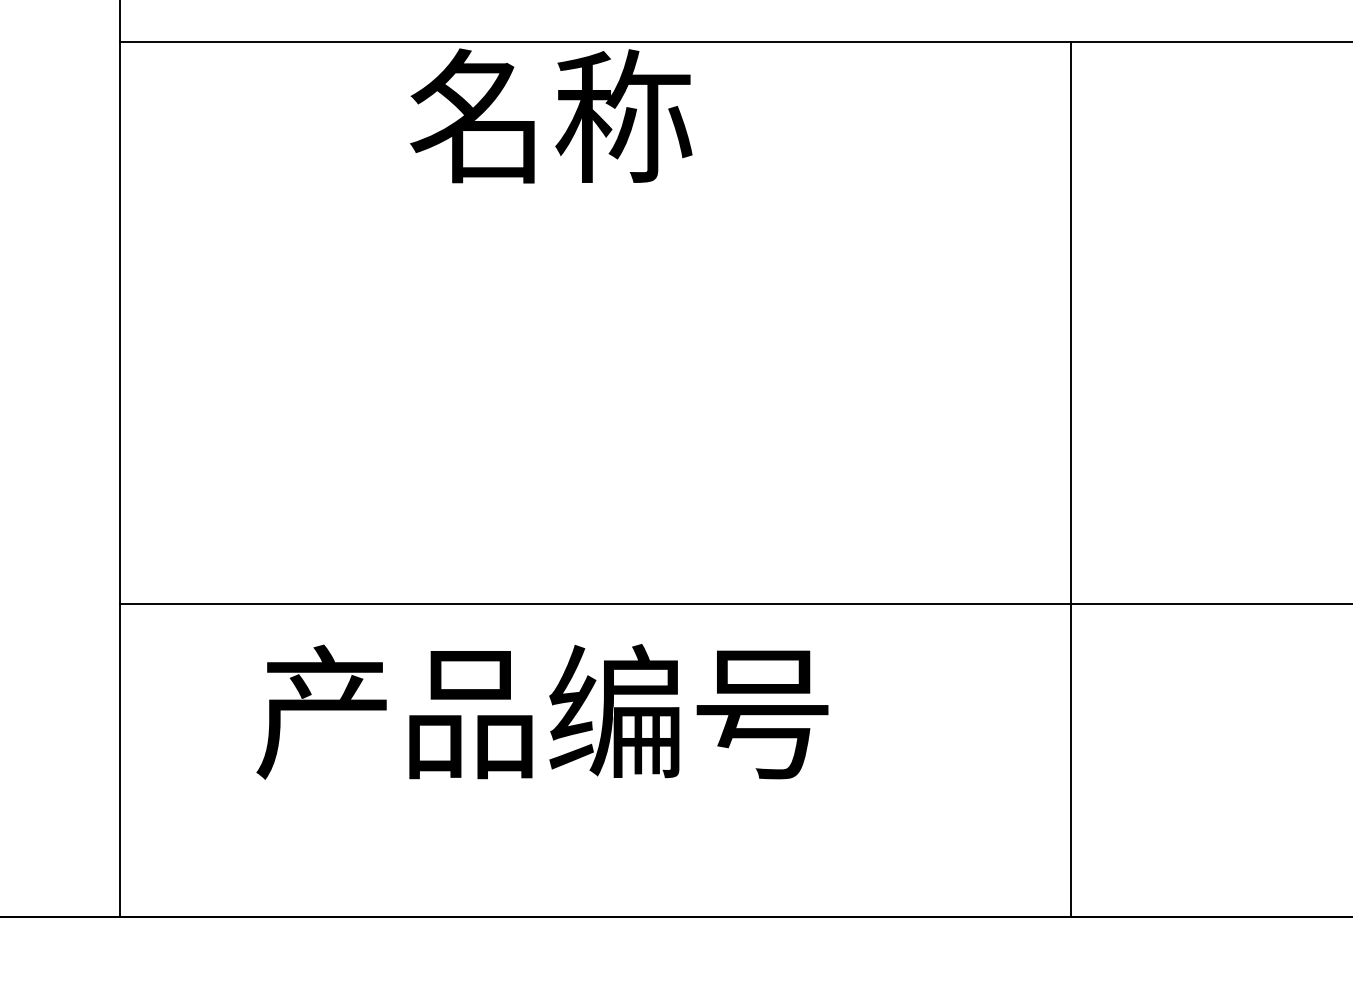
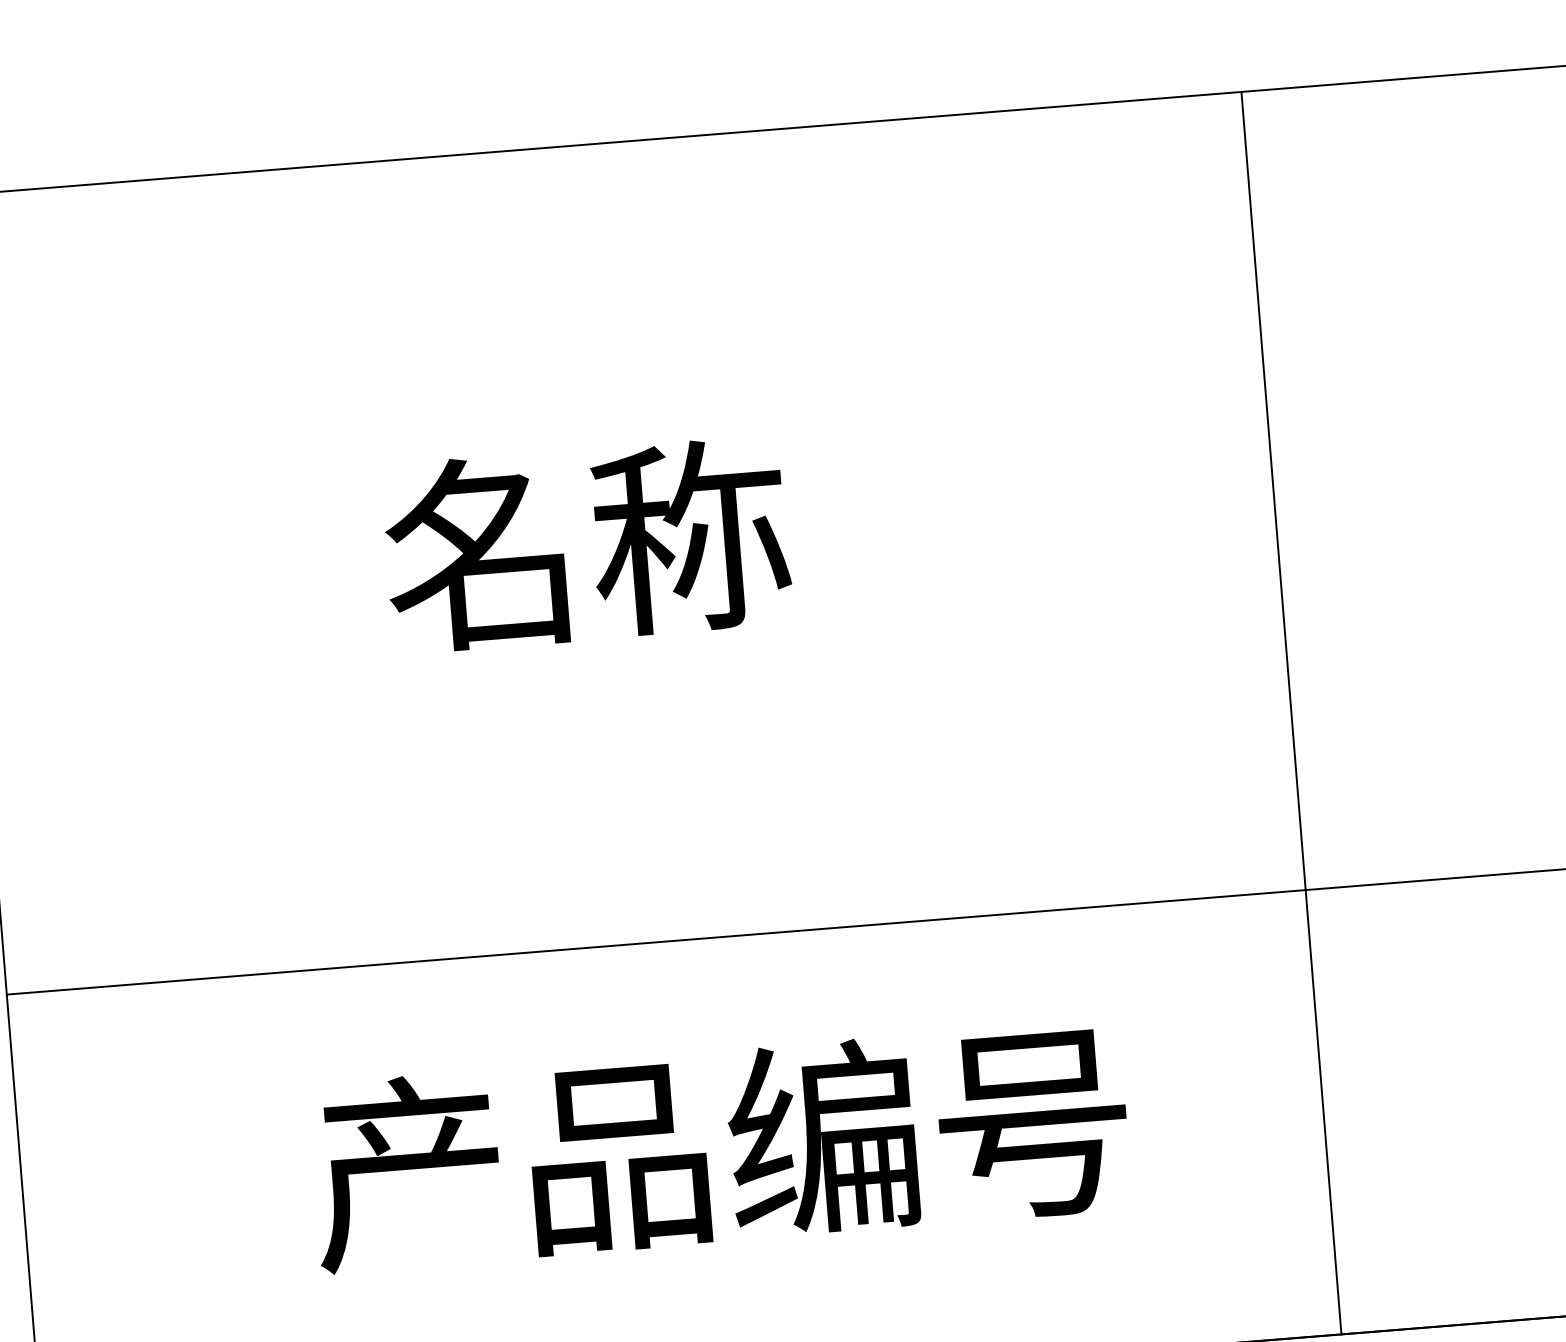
text: (551, 115) -> (587, 543), moved
line: (1070, 479) -> (1291, 712), moved
text: (542, 711) -> (720, 1146), moved

